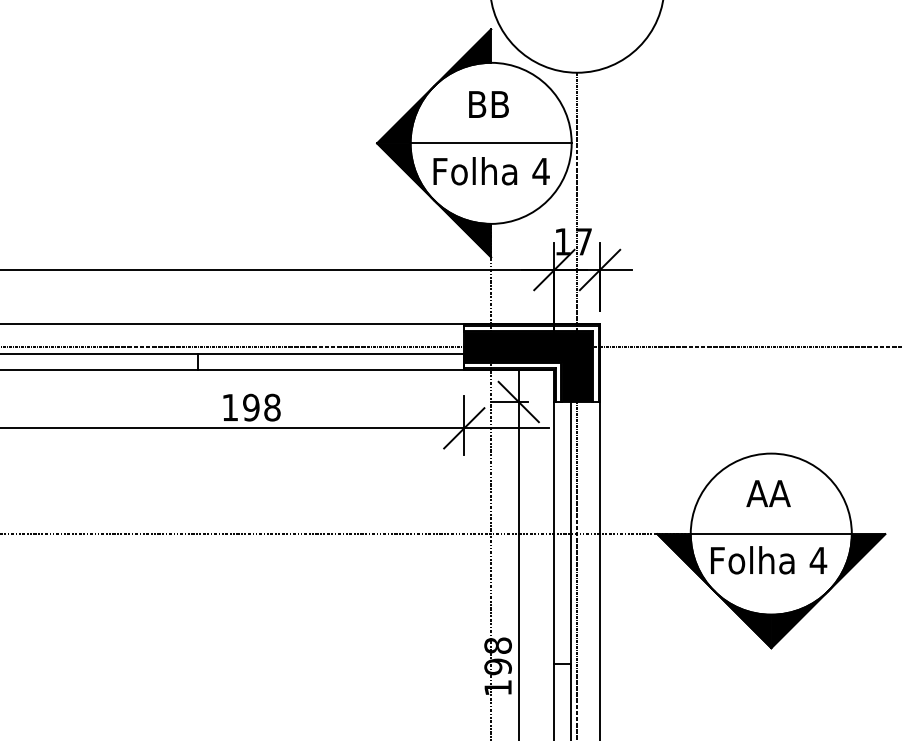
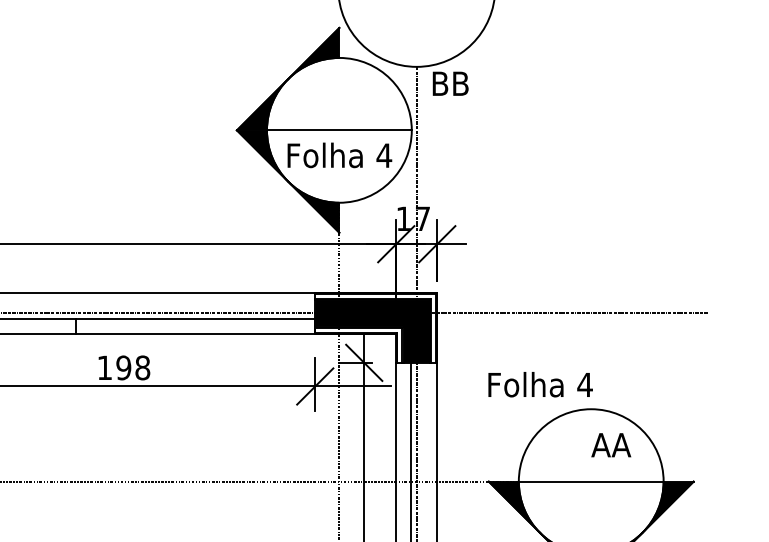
text: (488, 104) -> (450, 83), moved
text: (768, 493) -> (611, 445), moved
text: (769, 560) -> (541, 384), moved

